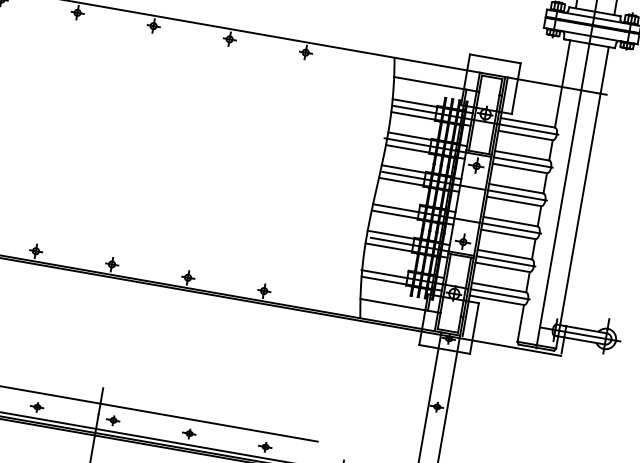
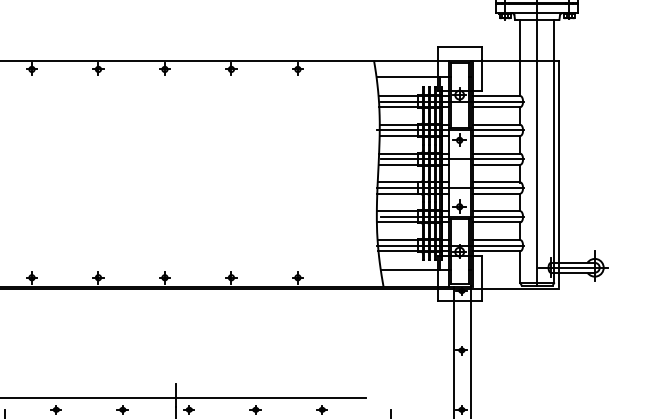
line: (397, 201) -> (397, 182), added
line: (586, 210) -> (559, 161), added
line: (385, 268) -> (397, 240), added

